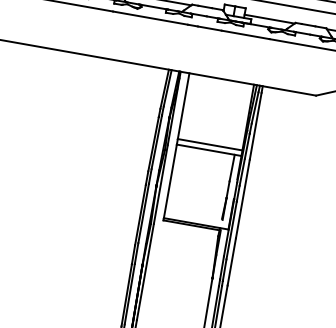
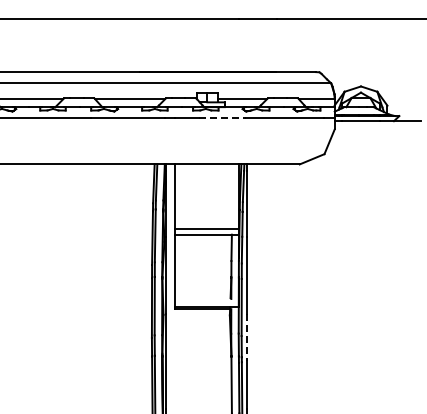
line: (245, 35) -> (222, 118), solid -> dashed
line: (232, 262) -> (247, 338), solid -> dashed

